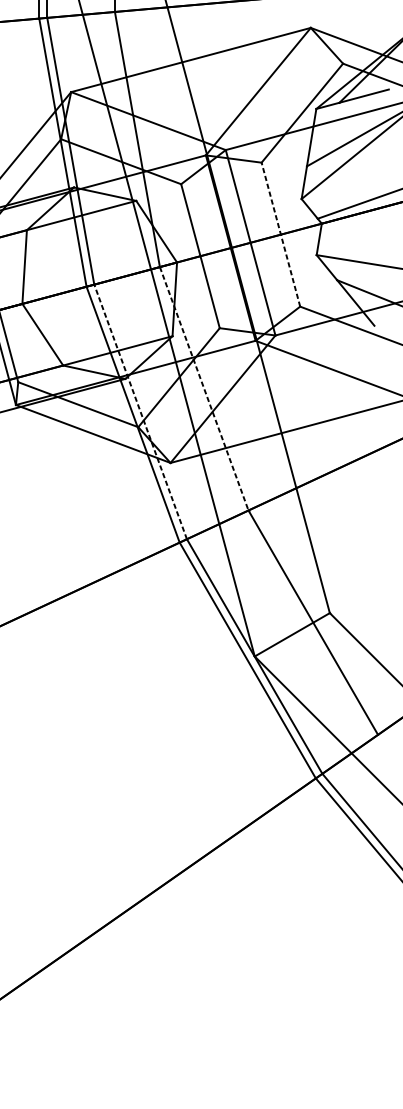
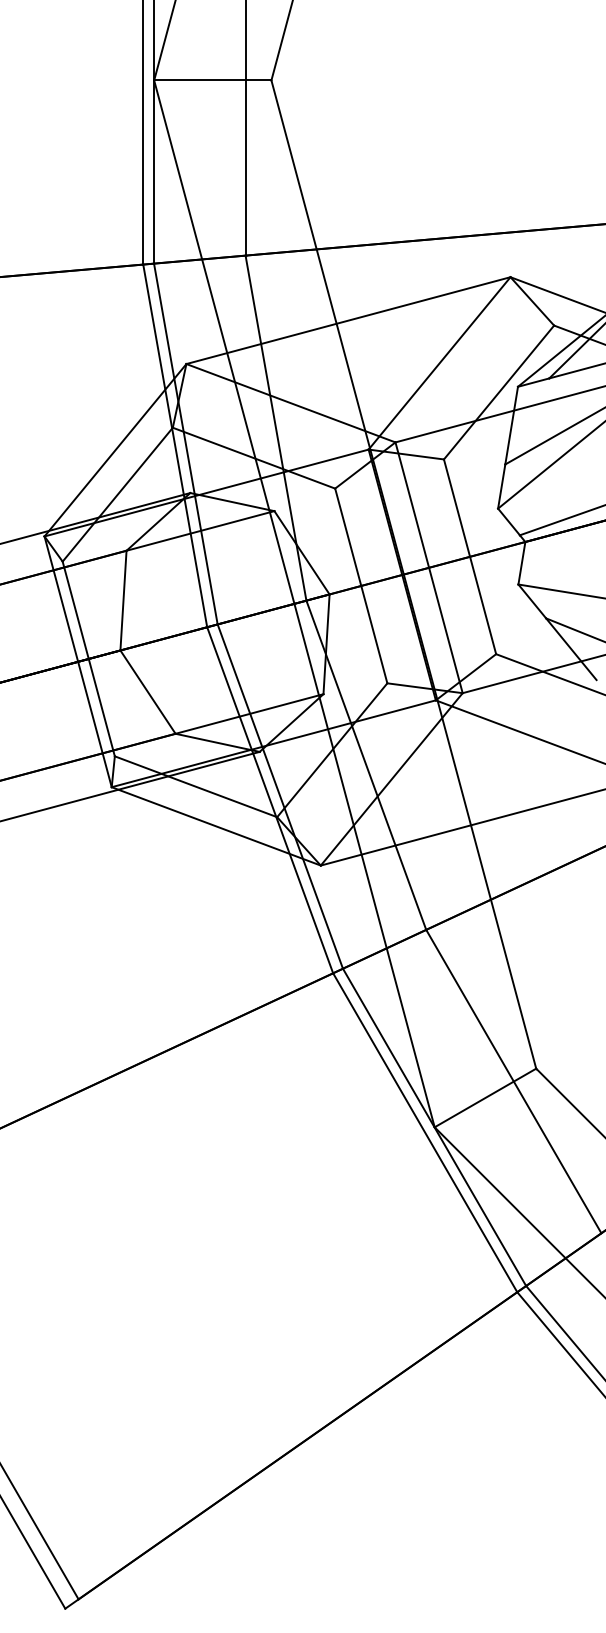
line: (281, 234) -> (470, 556), dashed -> solid
line: (204, 388) -> (366, 765), dashed -> solid
line: (140, 411) -> (280, 796), dashed -> solid

